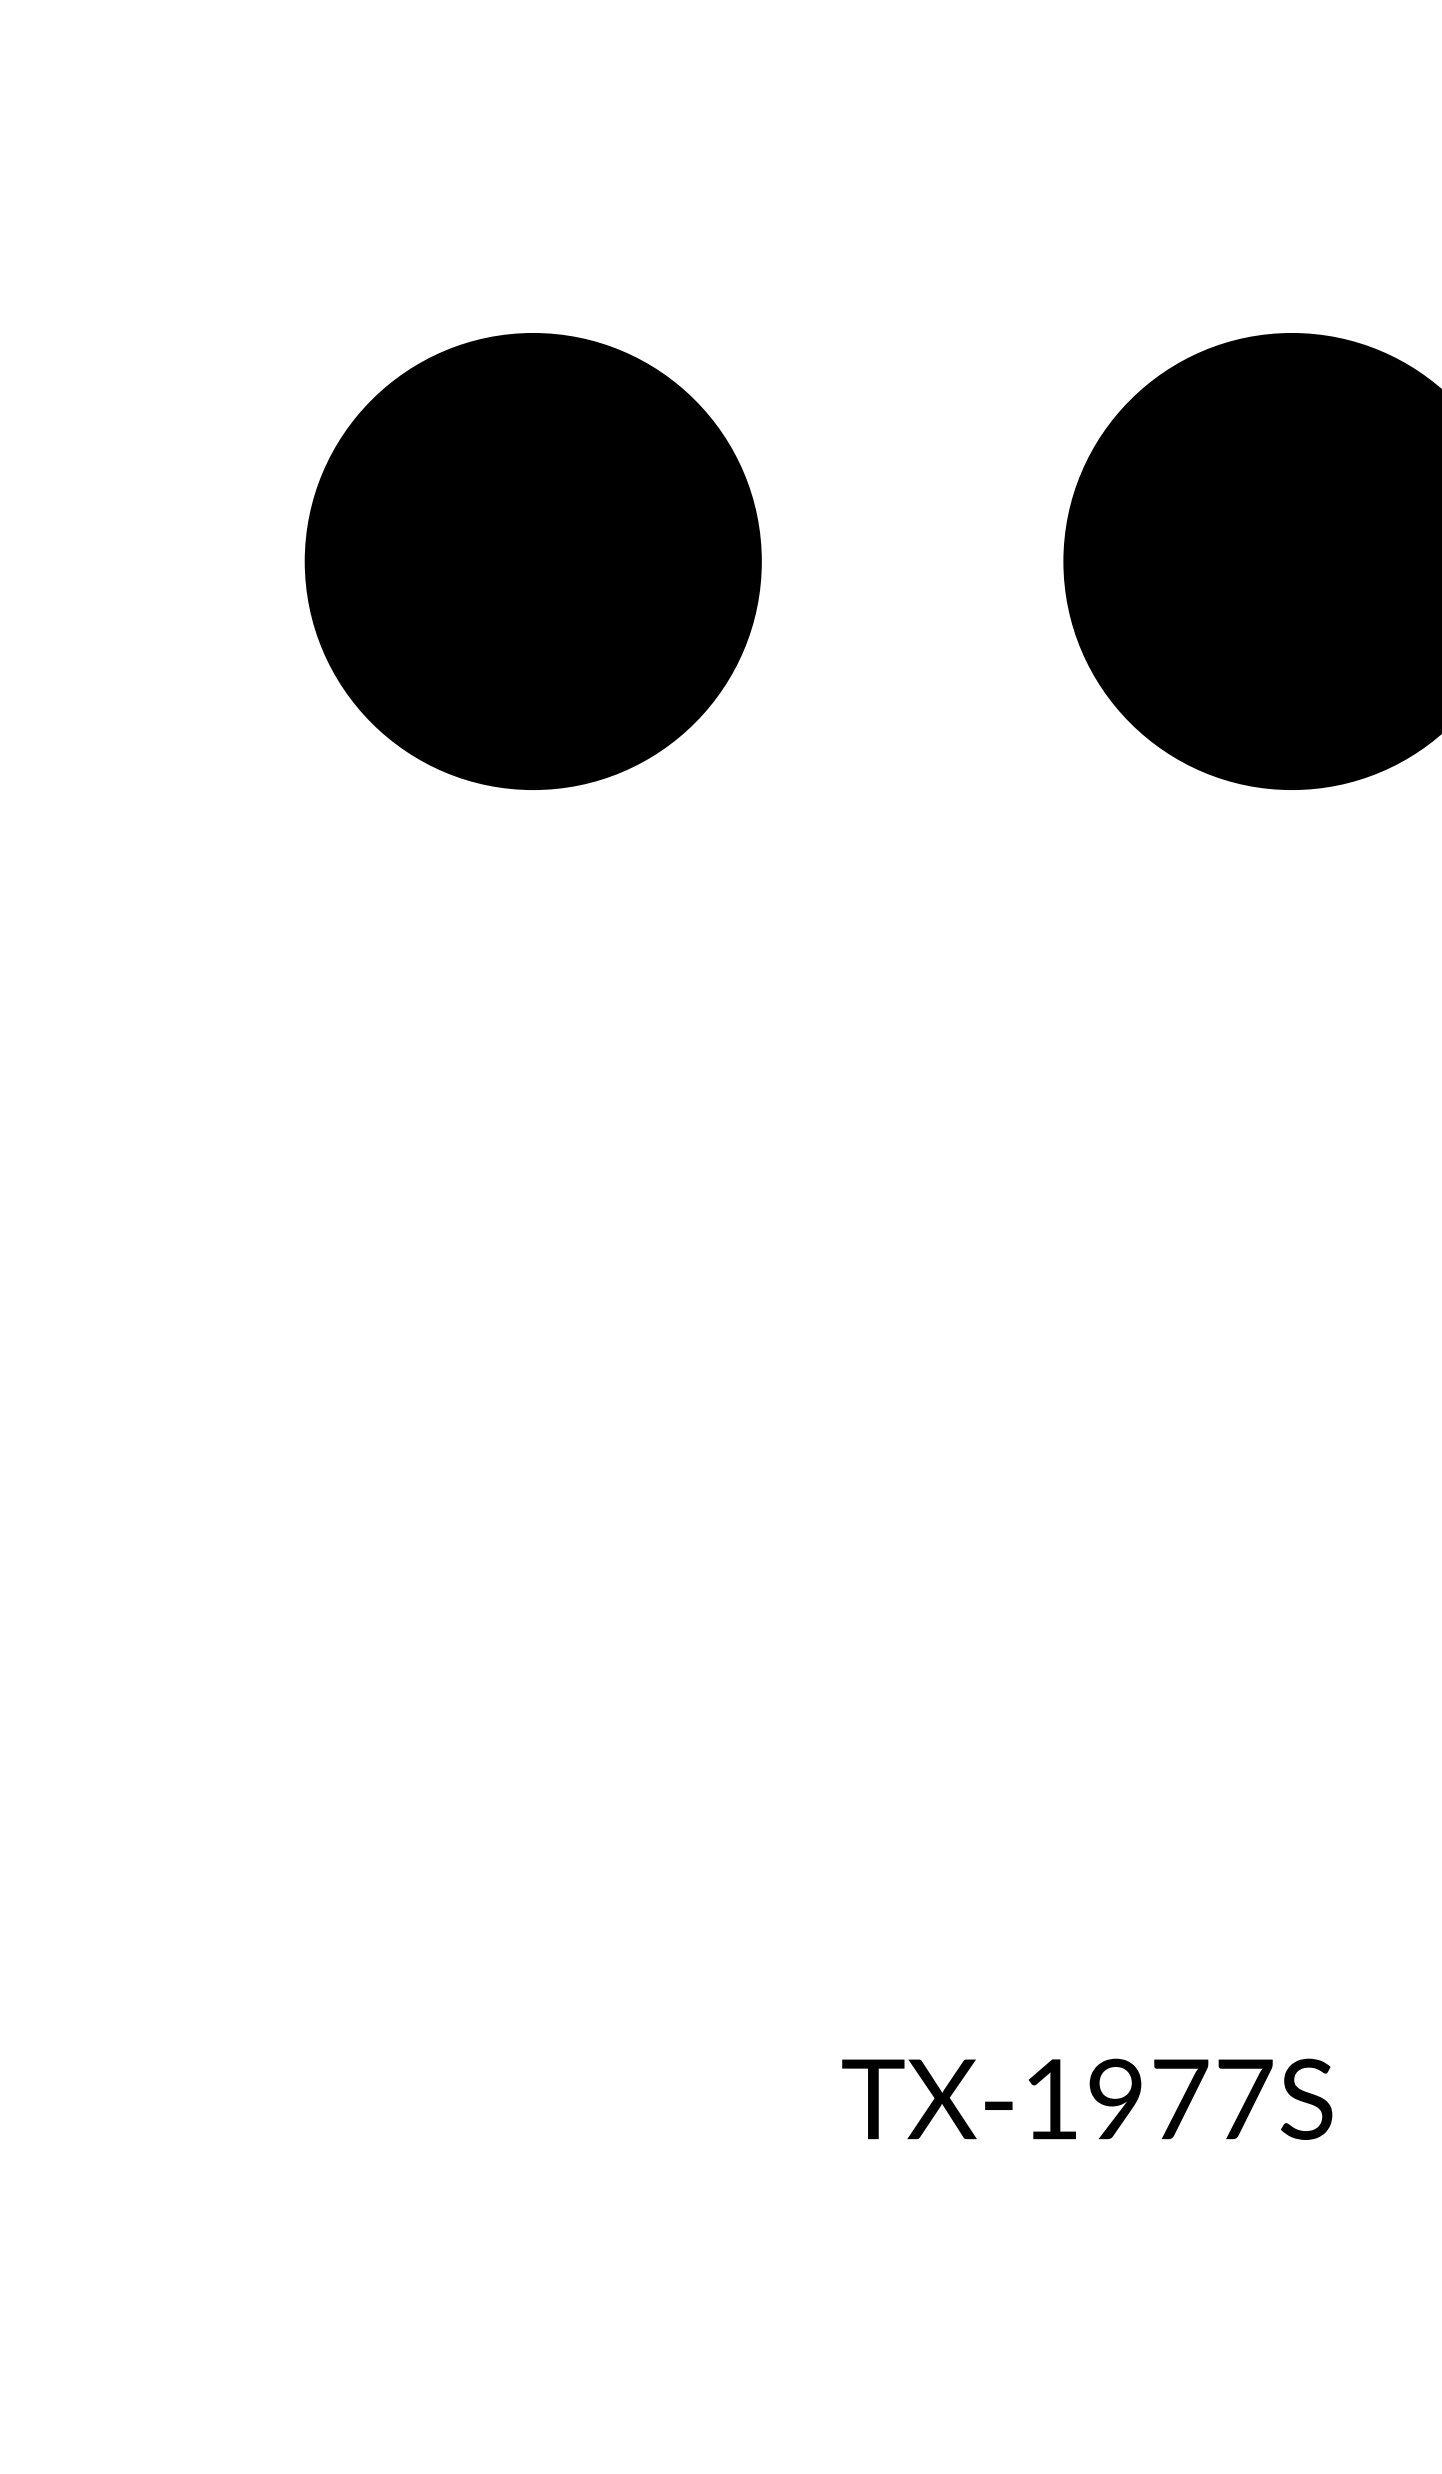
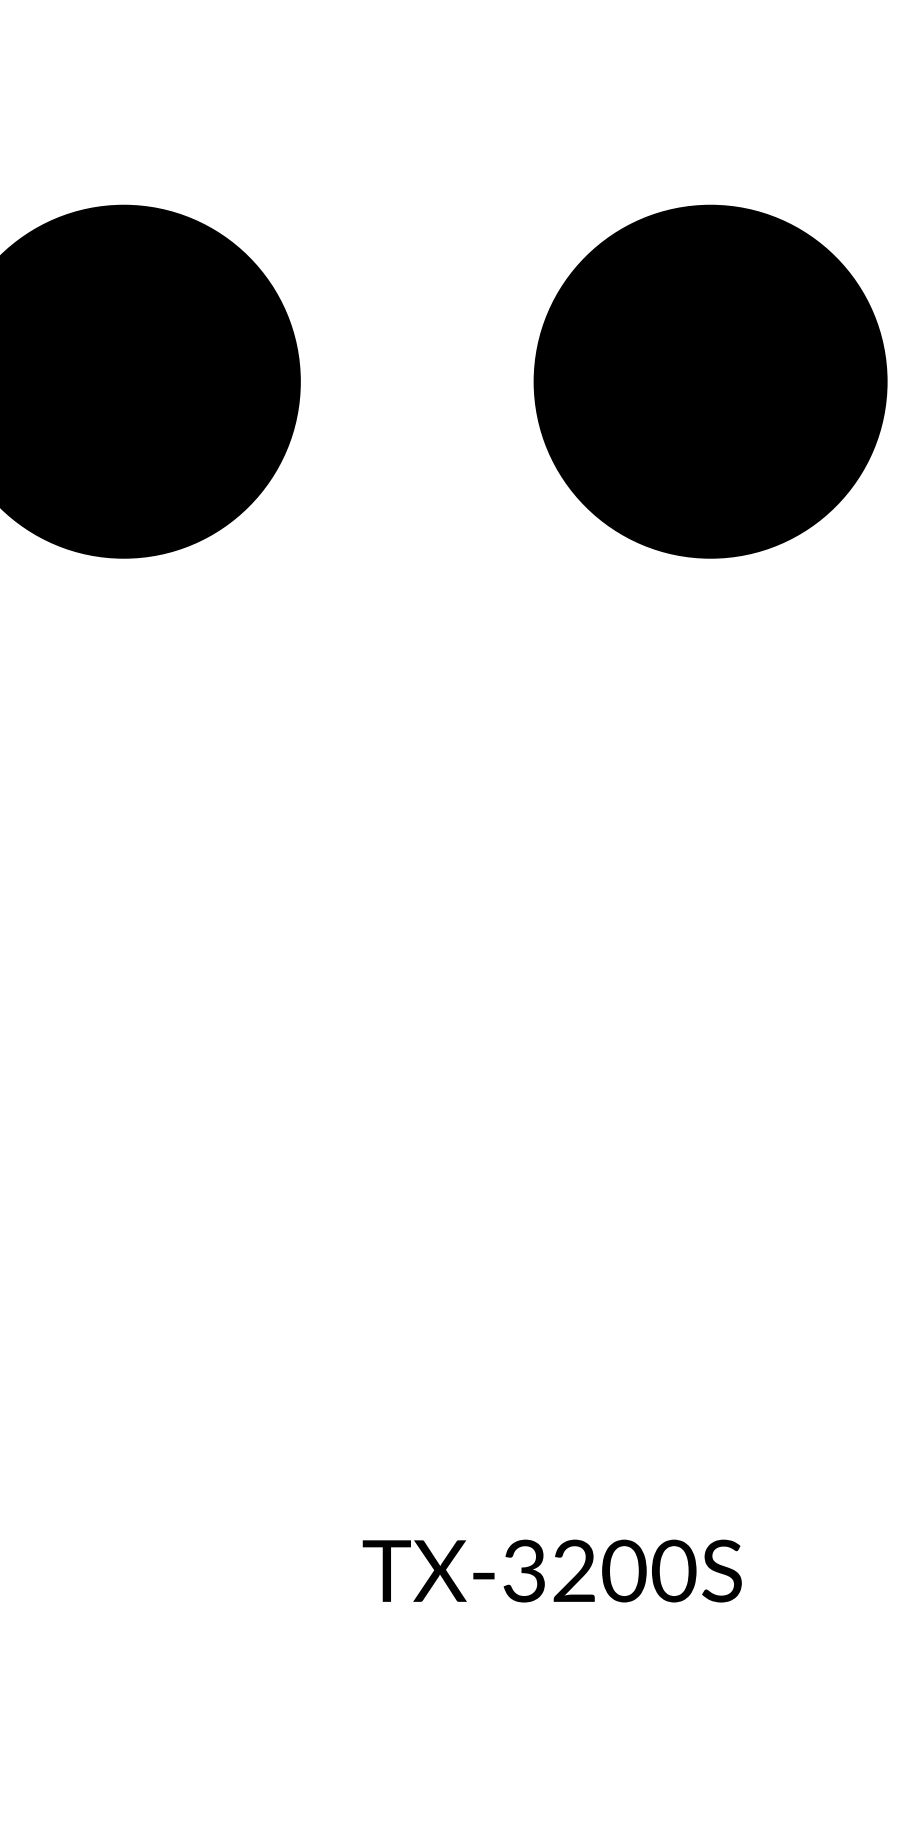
text: (1148, 2098) -> (599, 1570), TX-1977S -> TX-3200S

